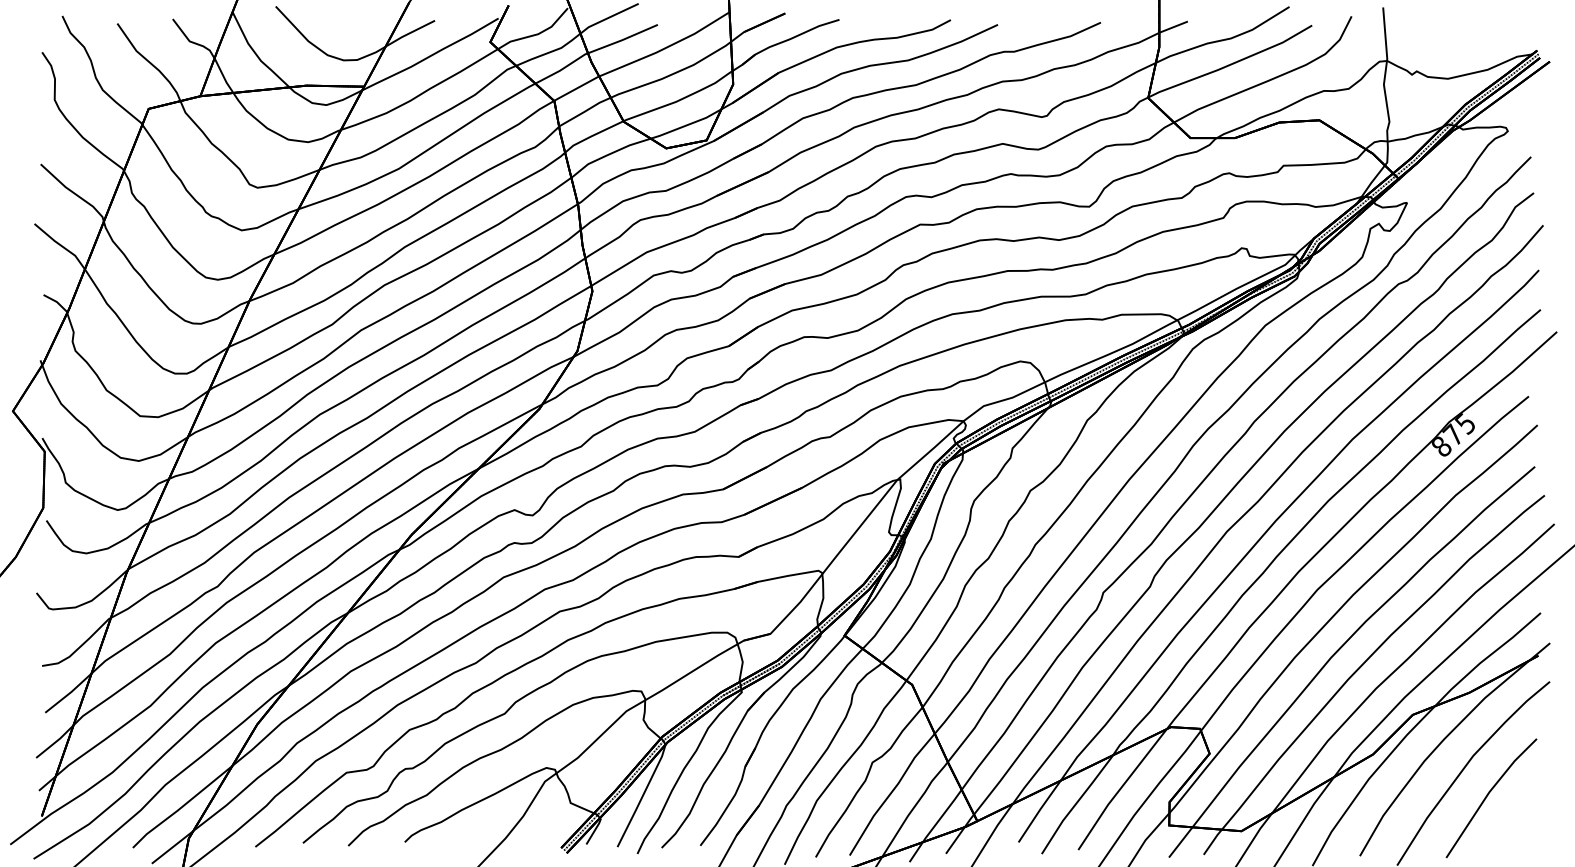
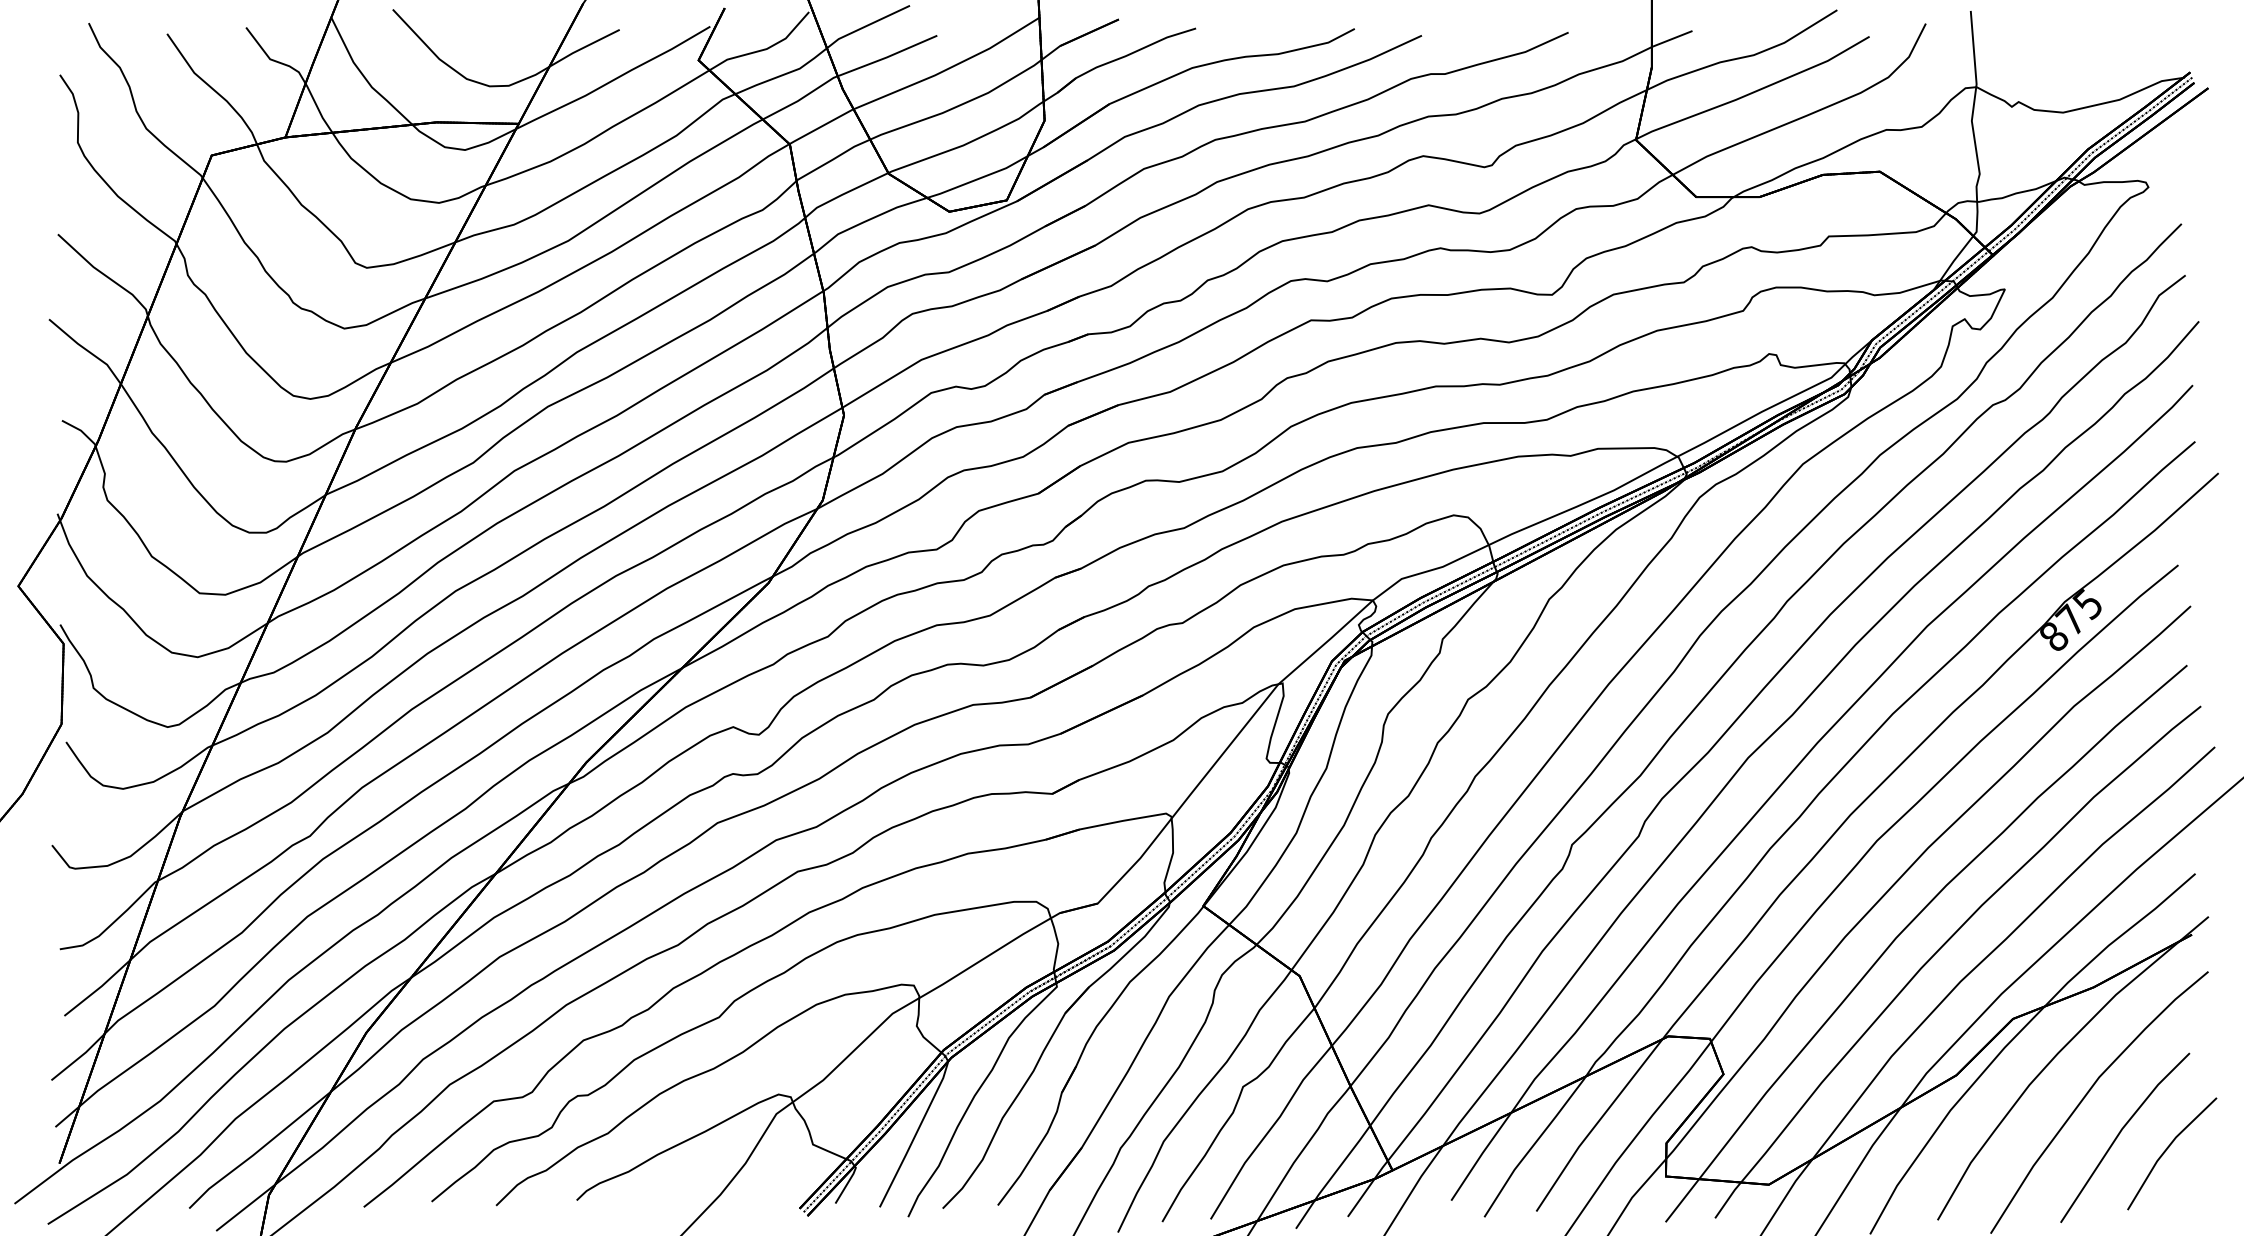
part: (1520, 807) -> (2166, 1151), added

